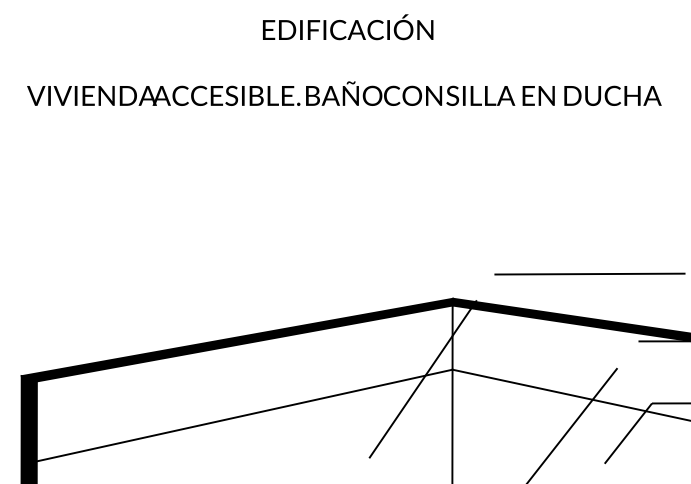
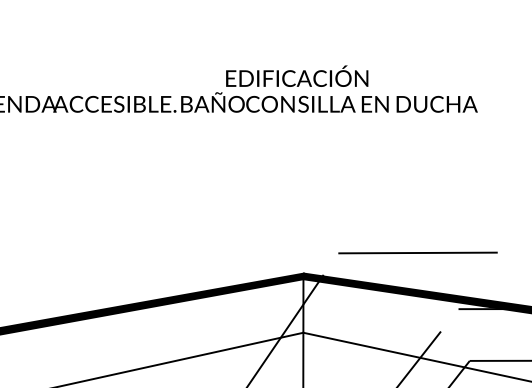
text: (348, 27) -> (297, 76), moved

